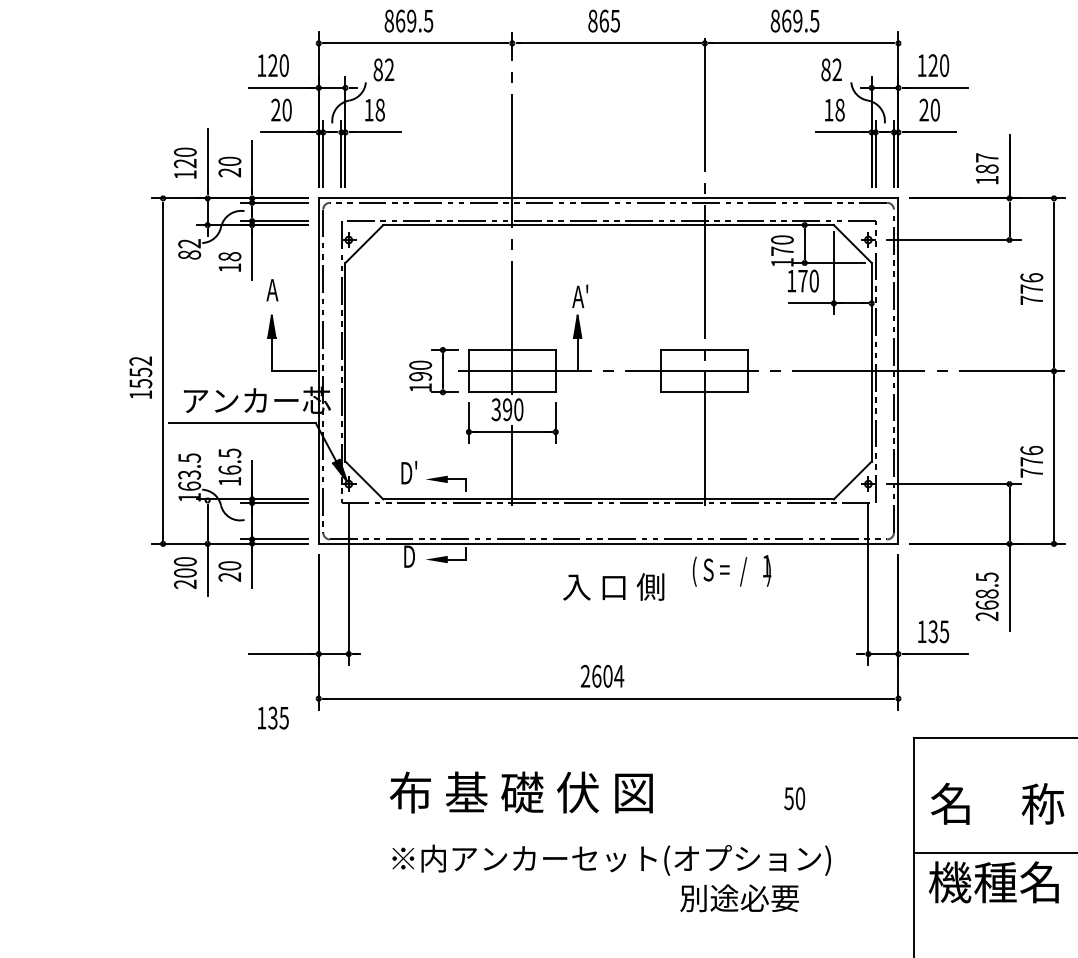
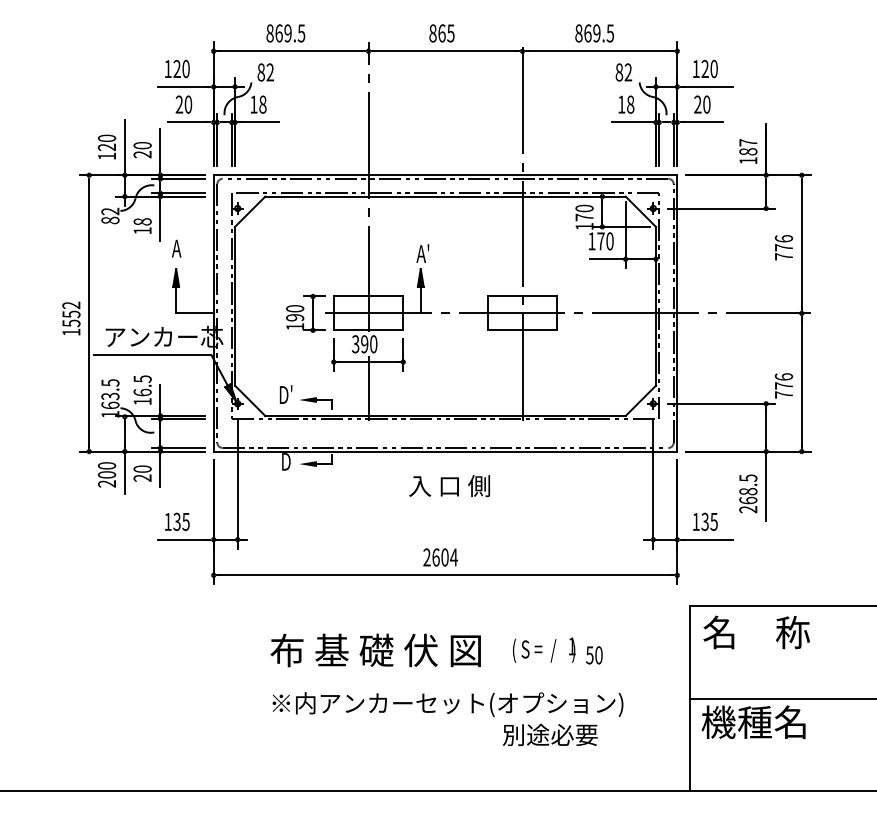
text: (732, 570) -> (544, 649), moved
text: (273, 717) -> (177, 521), moved
text: (997, 803) -> (756, 632), moved

